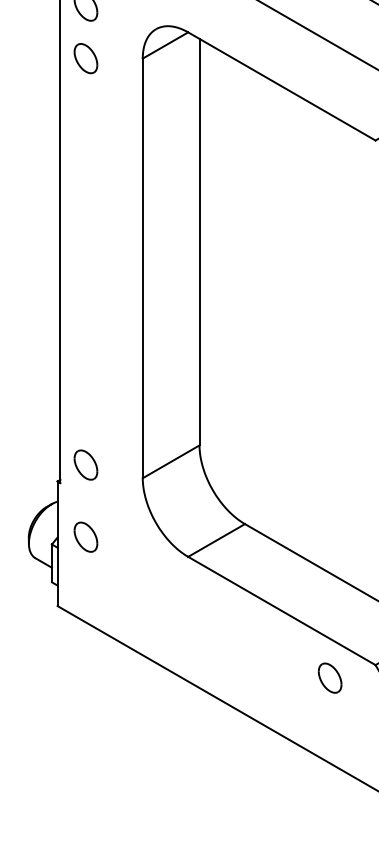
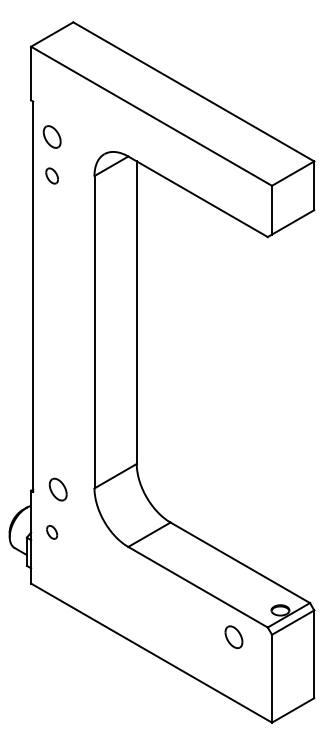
part: (84, 57) -> (51, 175), size x0.7
part: (84, 464) -> (57, 489), moved
part: (84, 537) -> (51, 532), size x0.6

